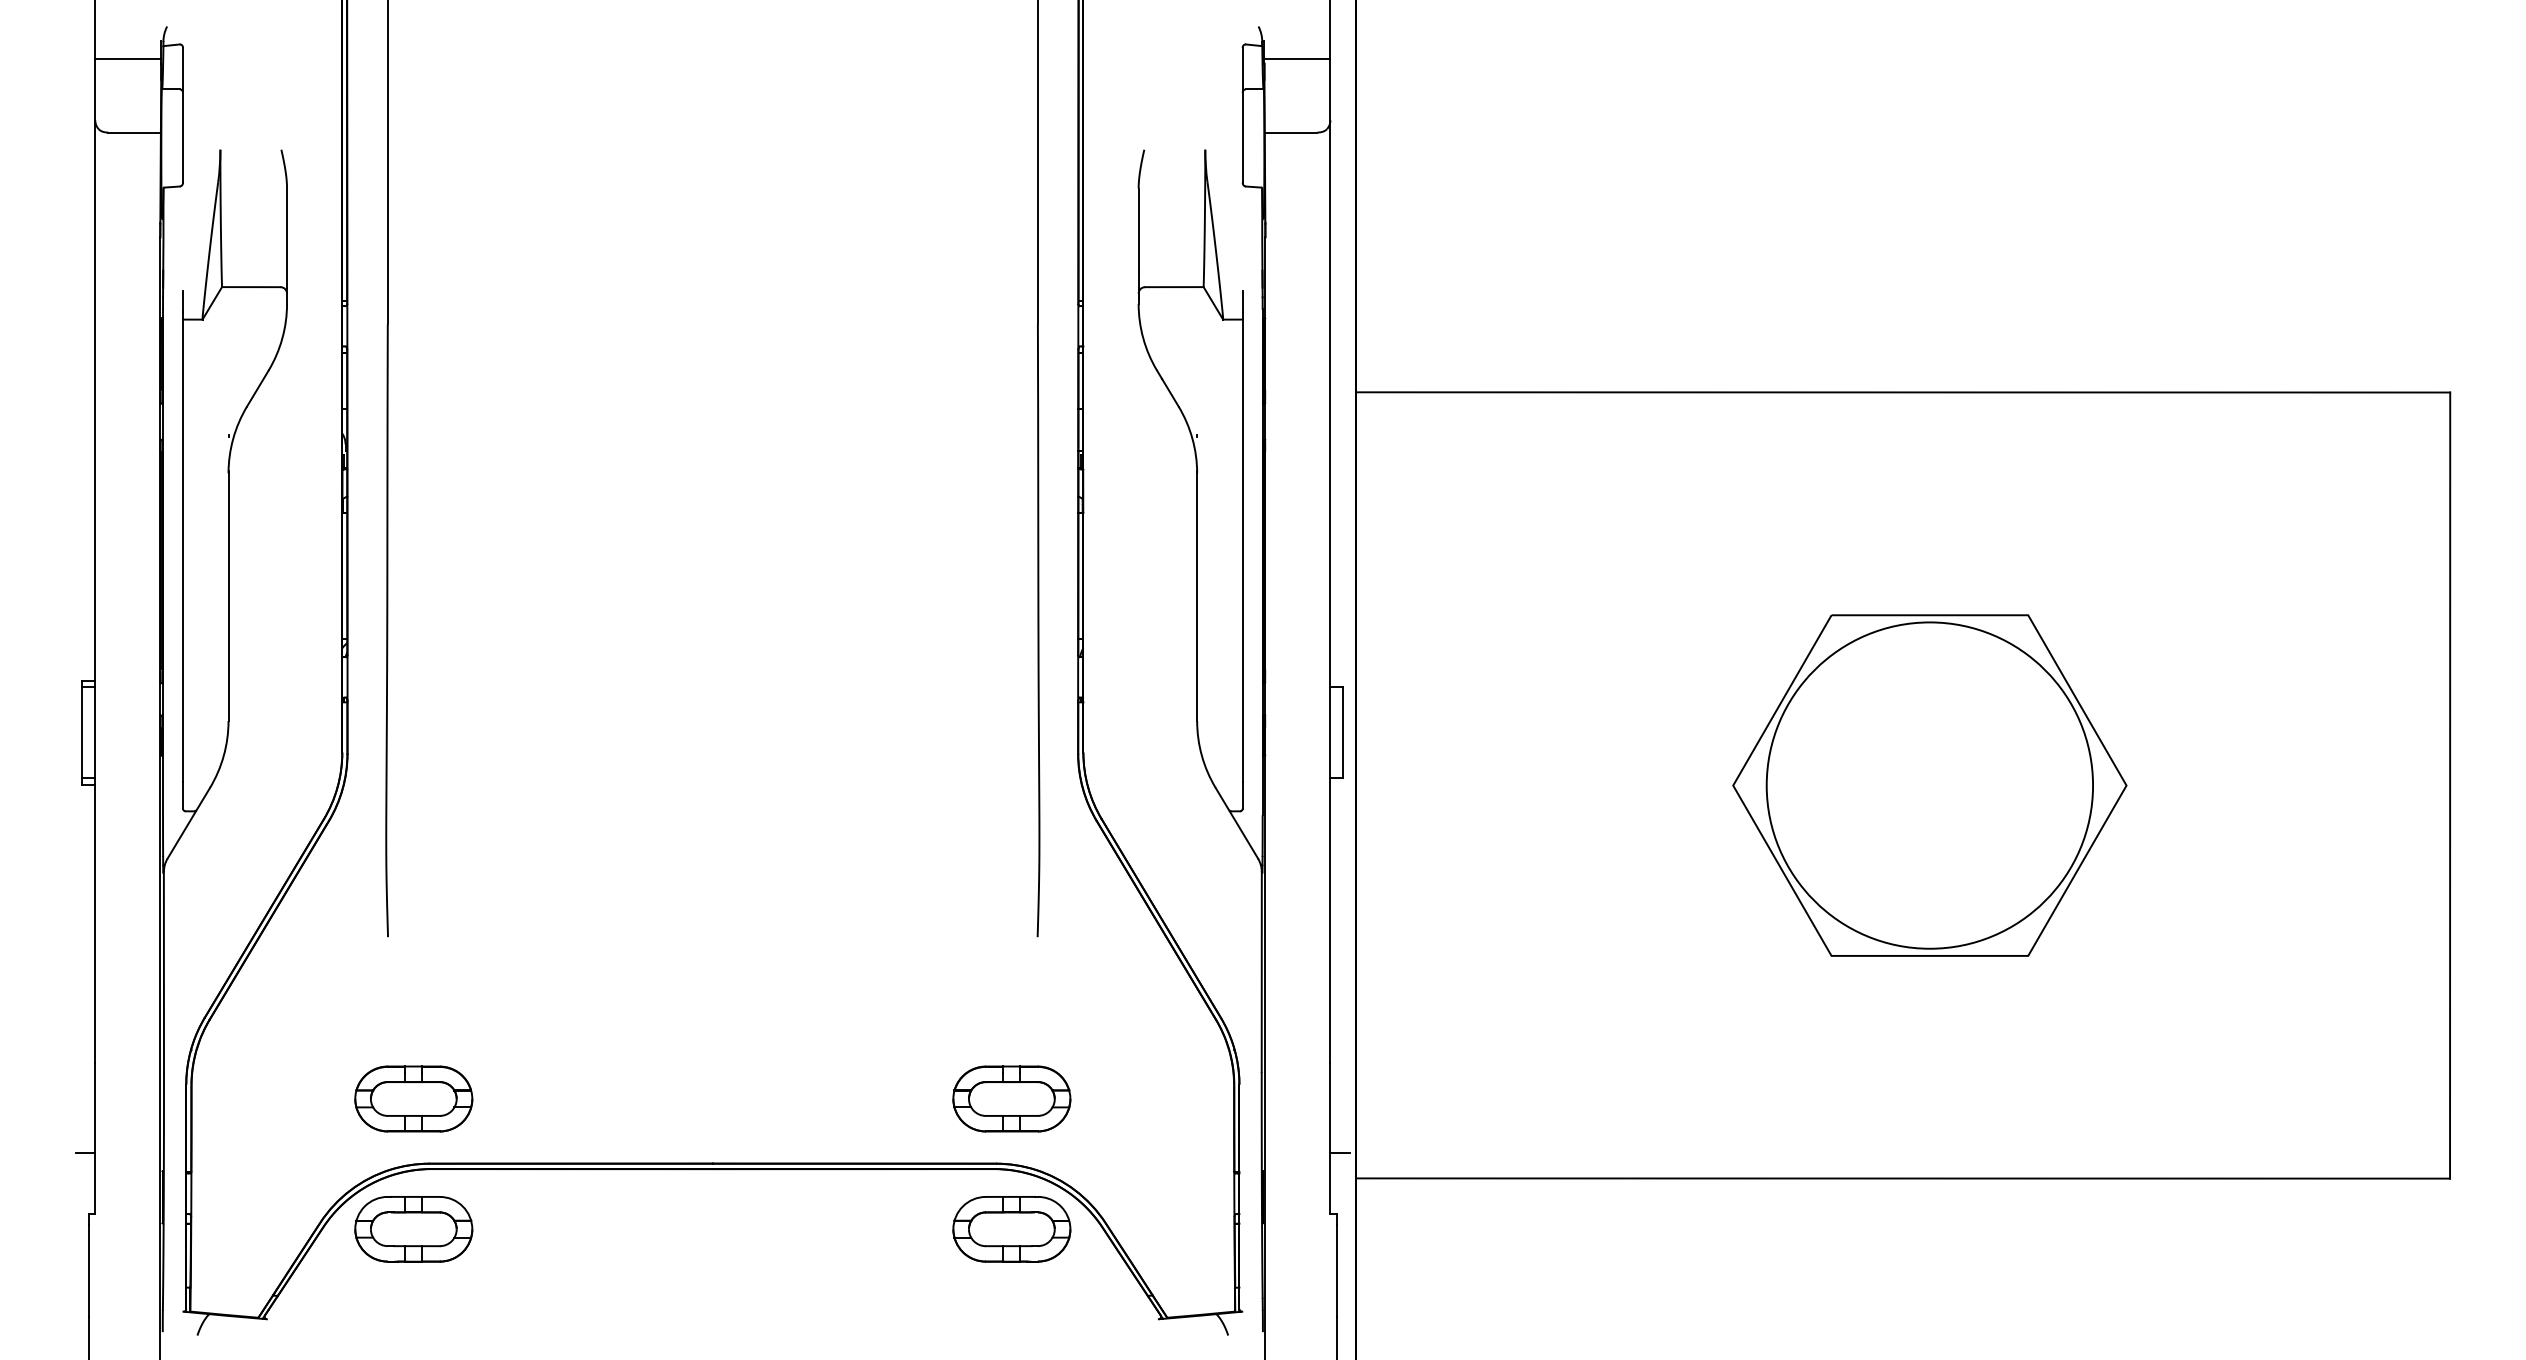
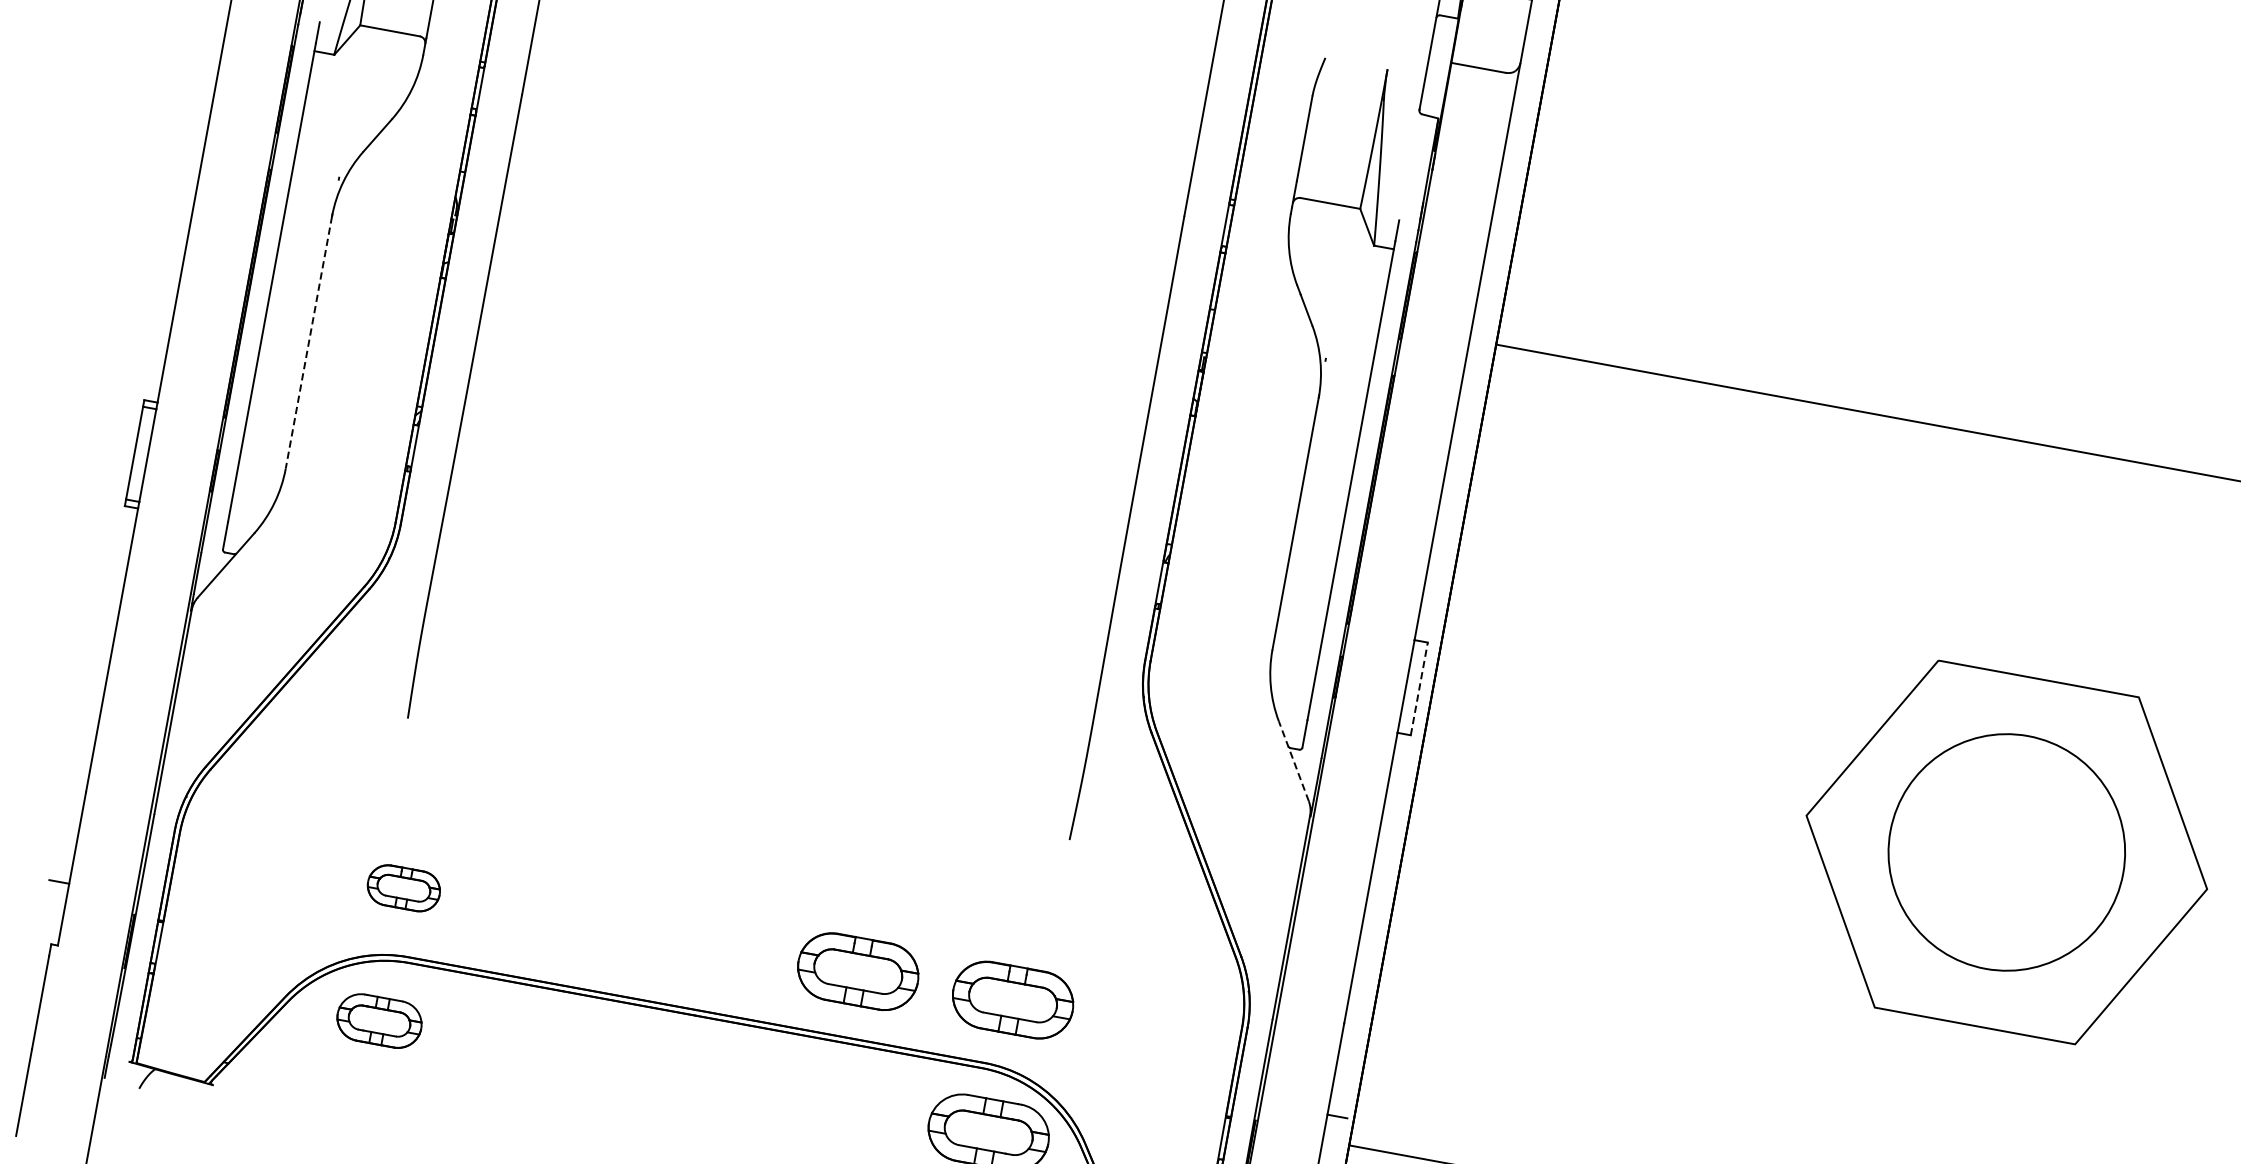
line: (228, 597) -> (308, 342), solid -> dashed
line: (1343, 732) -> (1419, 688), solid -> dashed
circle: (1929, 785) -> (2006, 852), size x0.7
line: (1236, 822) -> (1293, 760), solid -> dashed
part: (413, 1098) -> (403, 887), size x0.6
part: (859, 1098) -> (857, 971), added
part: (413, 1229) -> (379, 1021), size x0.7

